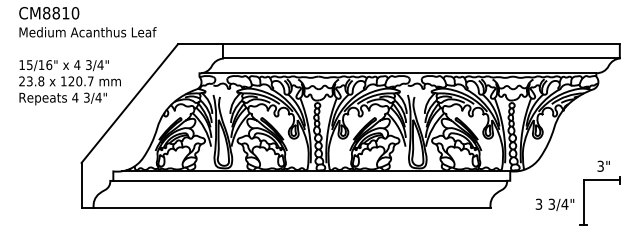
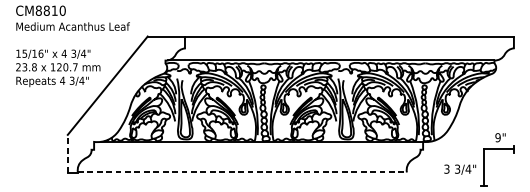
line: (420, 58) -> (348, 48), removed
text: (600, 165) -> (497, 137), 3" -> 9"
line: (310, 180) -> (257, 149), removed
line: (81, 185) -> (67, 153), solid -> dashed
line: (292, 208) -> (242, 172), solid -> dashed

